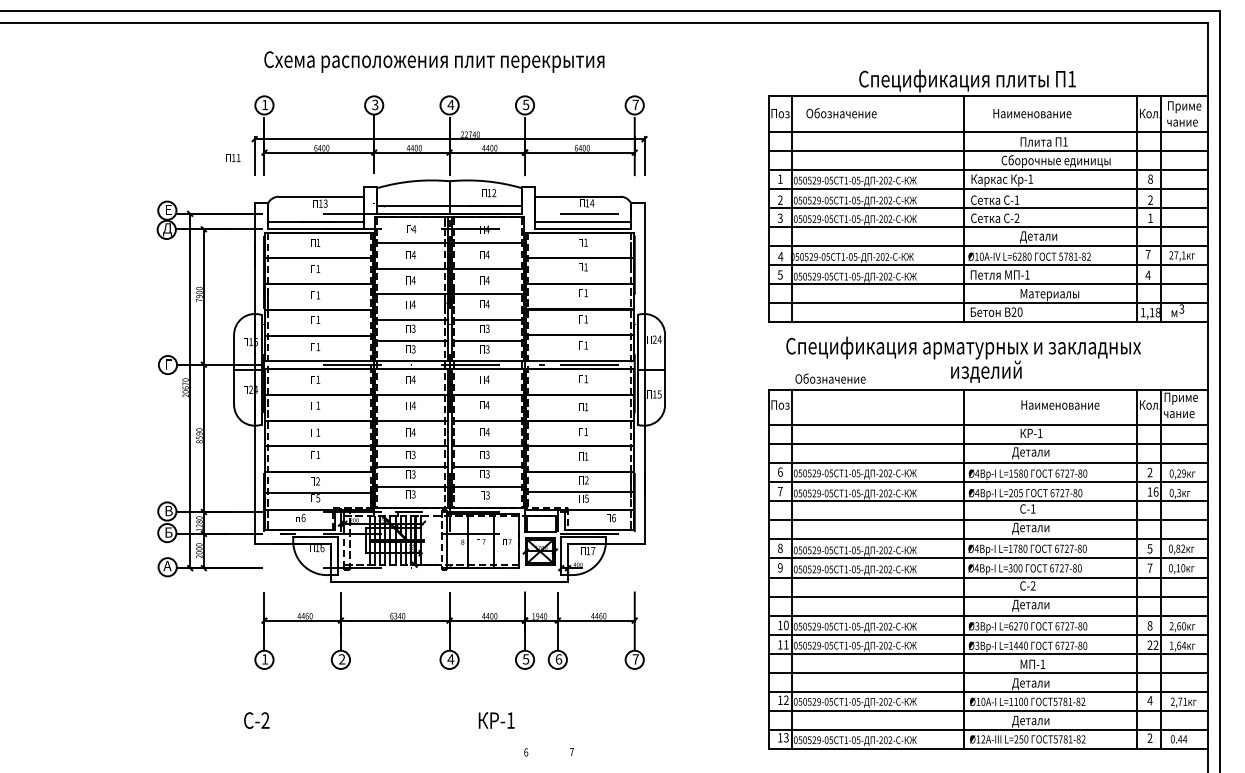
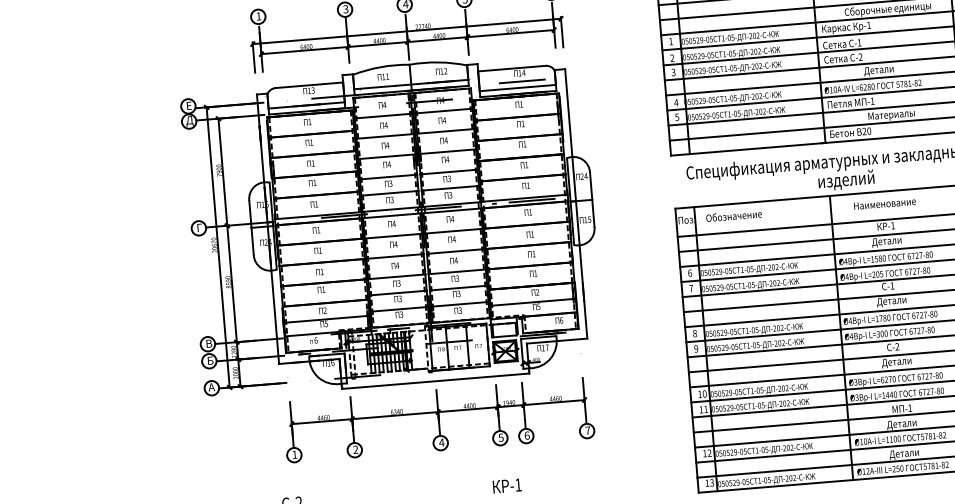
text: (233, 157) -> (383, 76), moved
text: (830, 378) -> (734, 215), moved
text: (1060, 404) -> (885, 203), moved
text: (496, 720) -> (507, 485), moved

